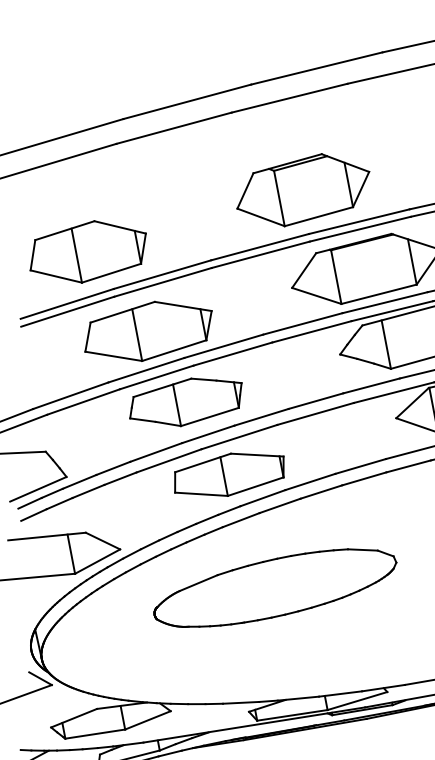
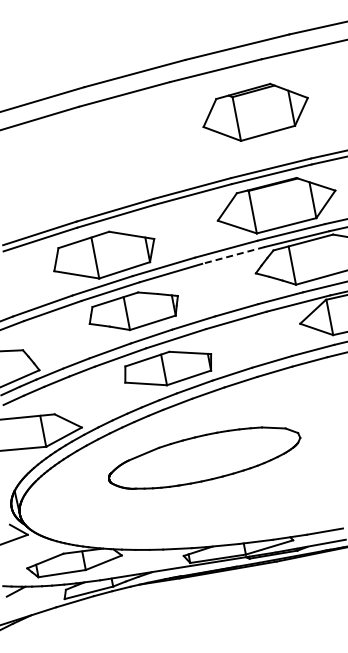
part: (303, 189) -> (255, 111), moved
part: (88, 252) -> (56, 192), removed
line: (311, 331) -> (233, 255), solid -> dashed

